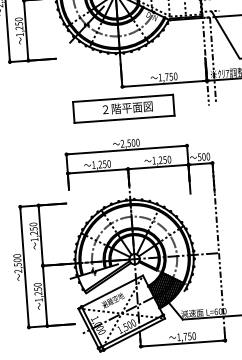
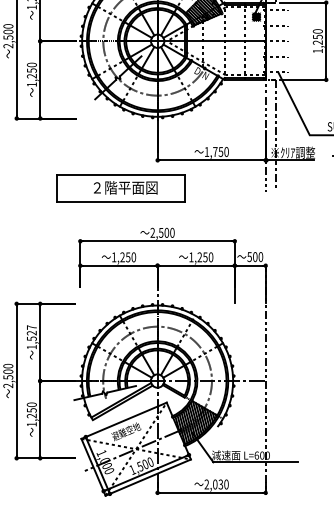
part: (123, 108) -> (120, 188), moved
text: (33, 229) -> (31, 333), 1,250 -> 1,527
text: (184, 336) -> (213, 484), 1,750 -> 2,030

